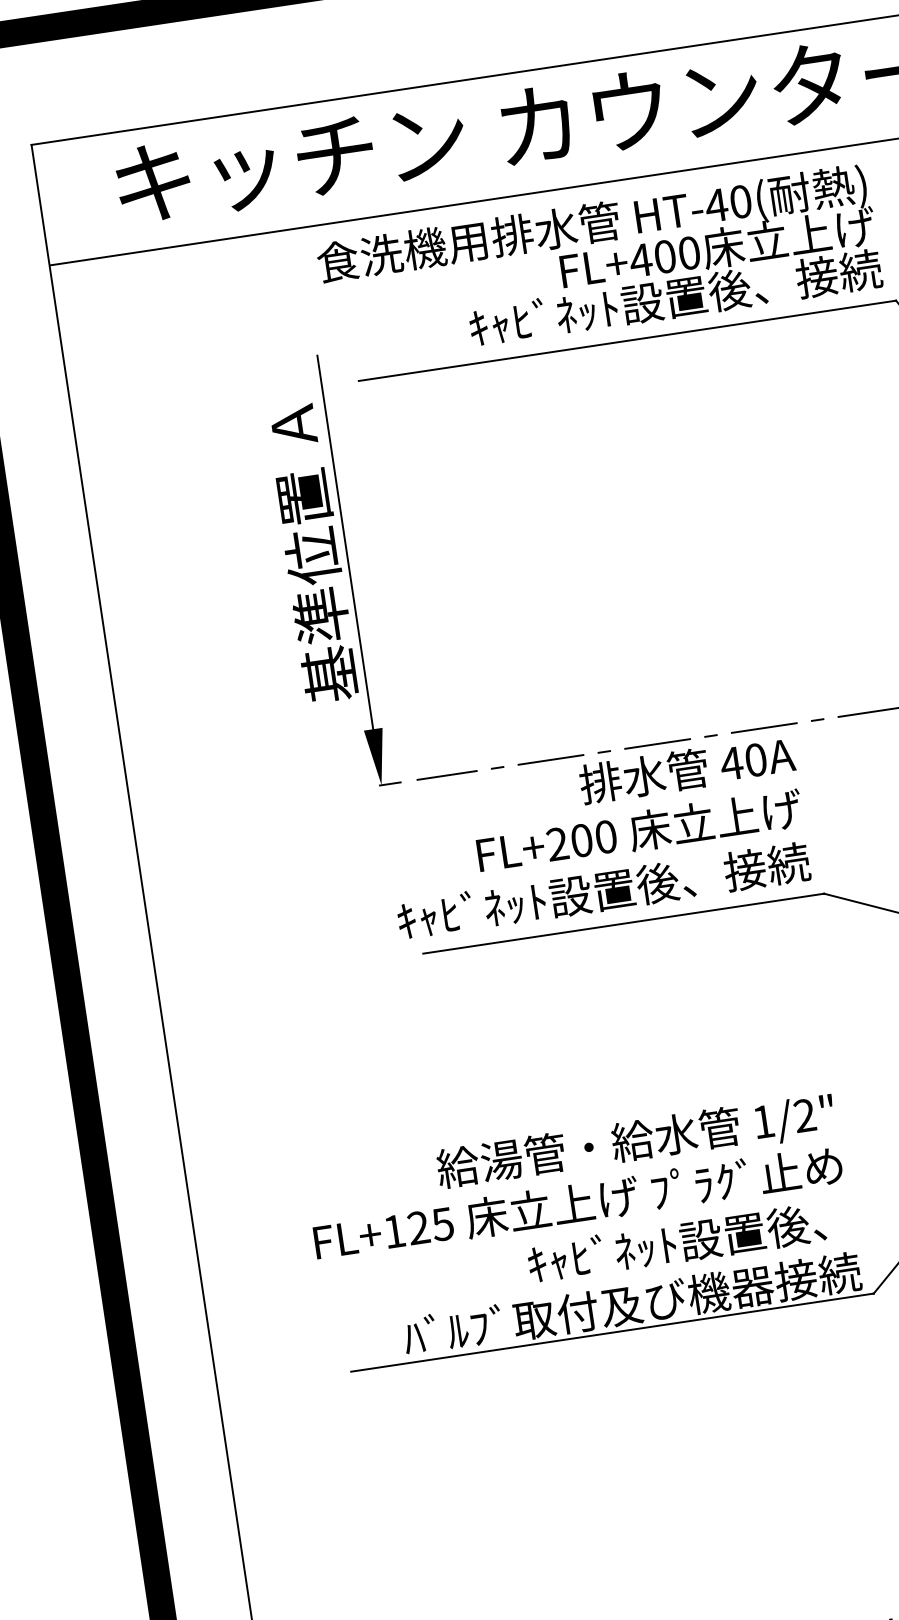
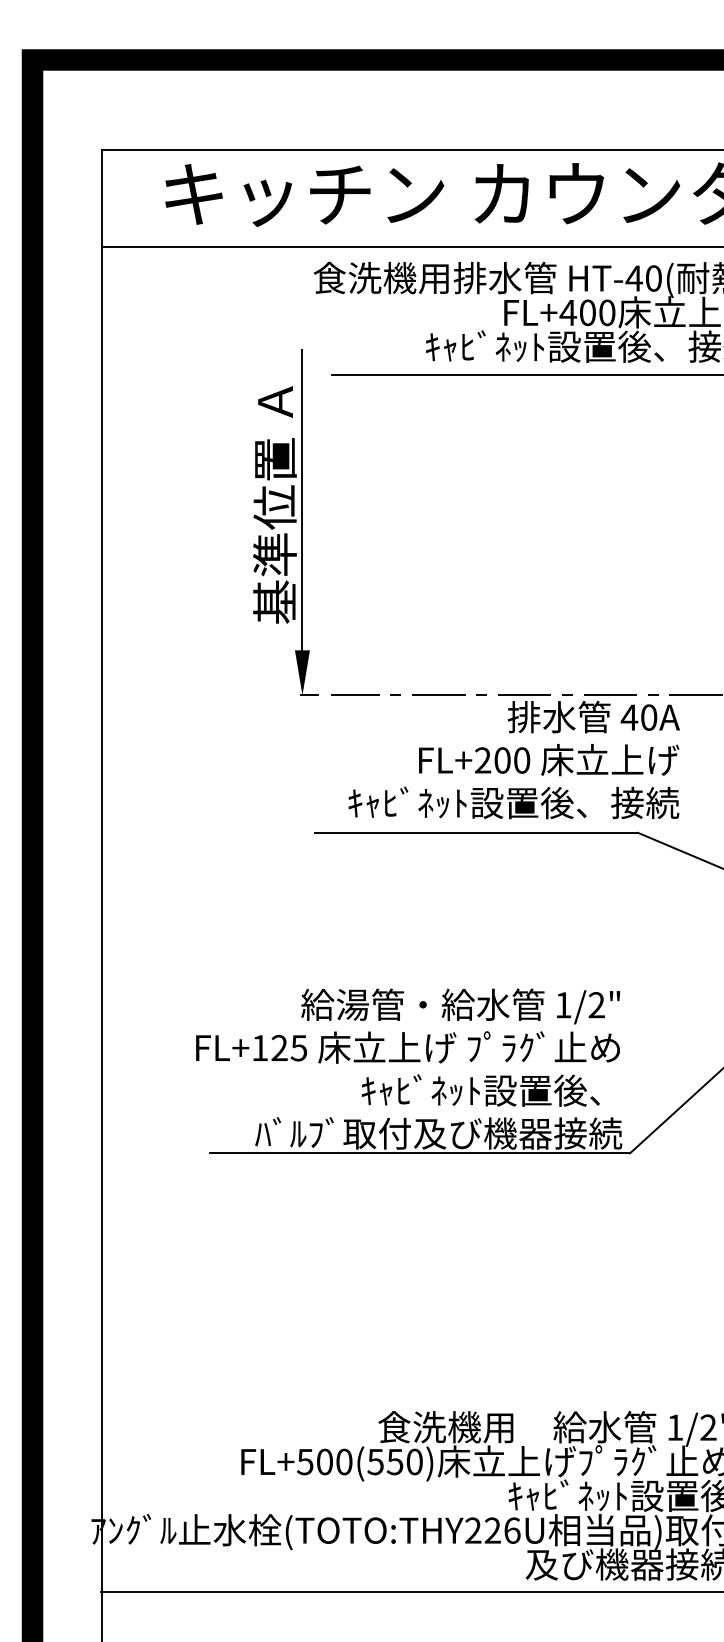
text: (595, 838) -> (513, 760), moved

